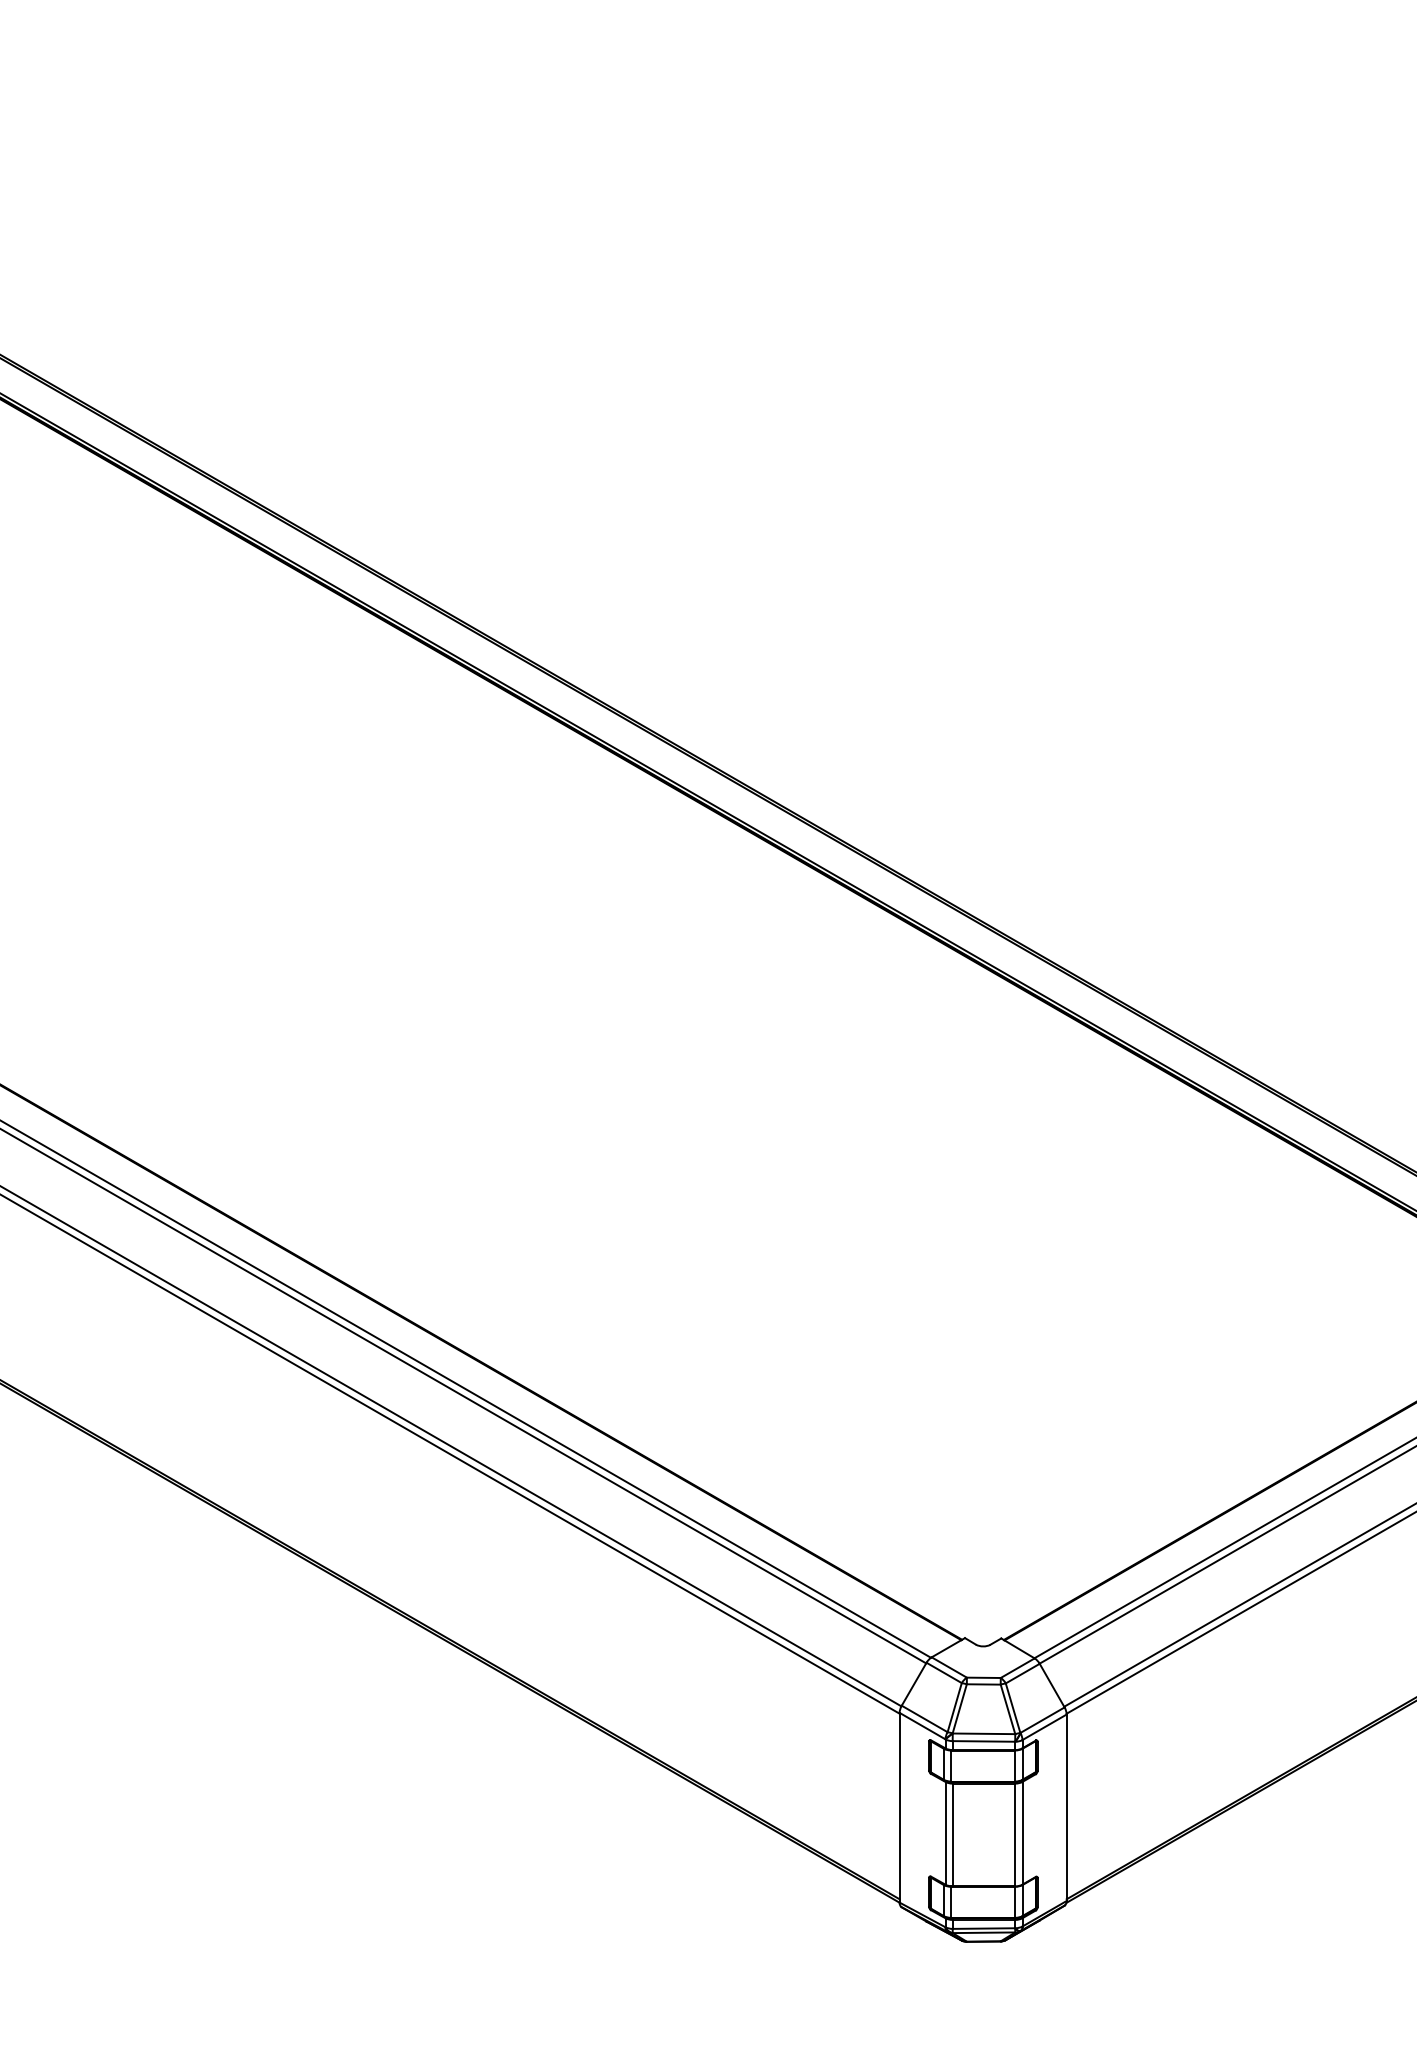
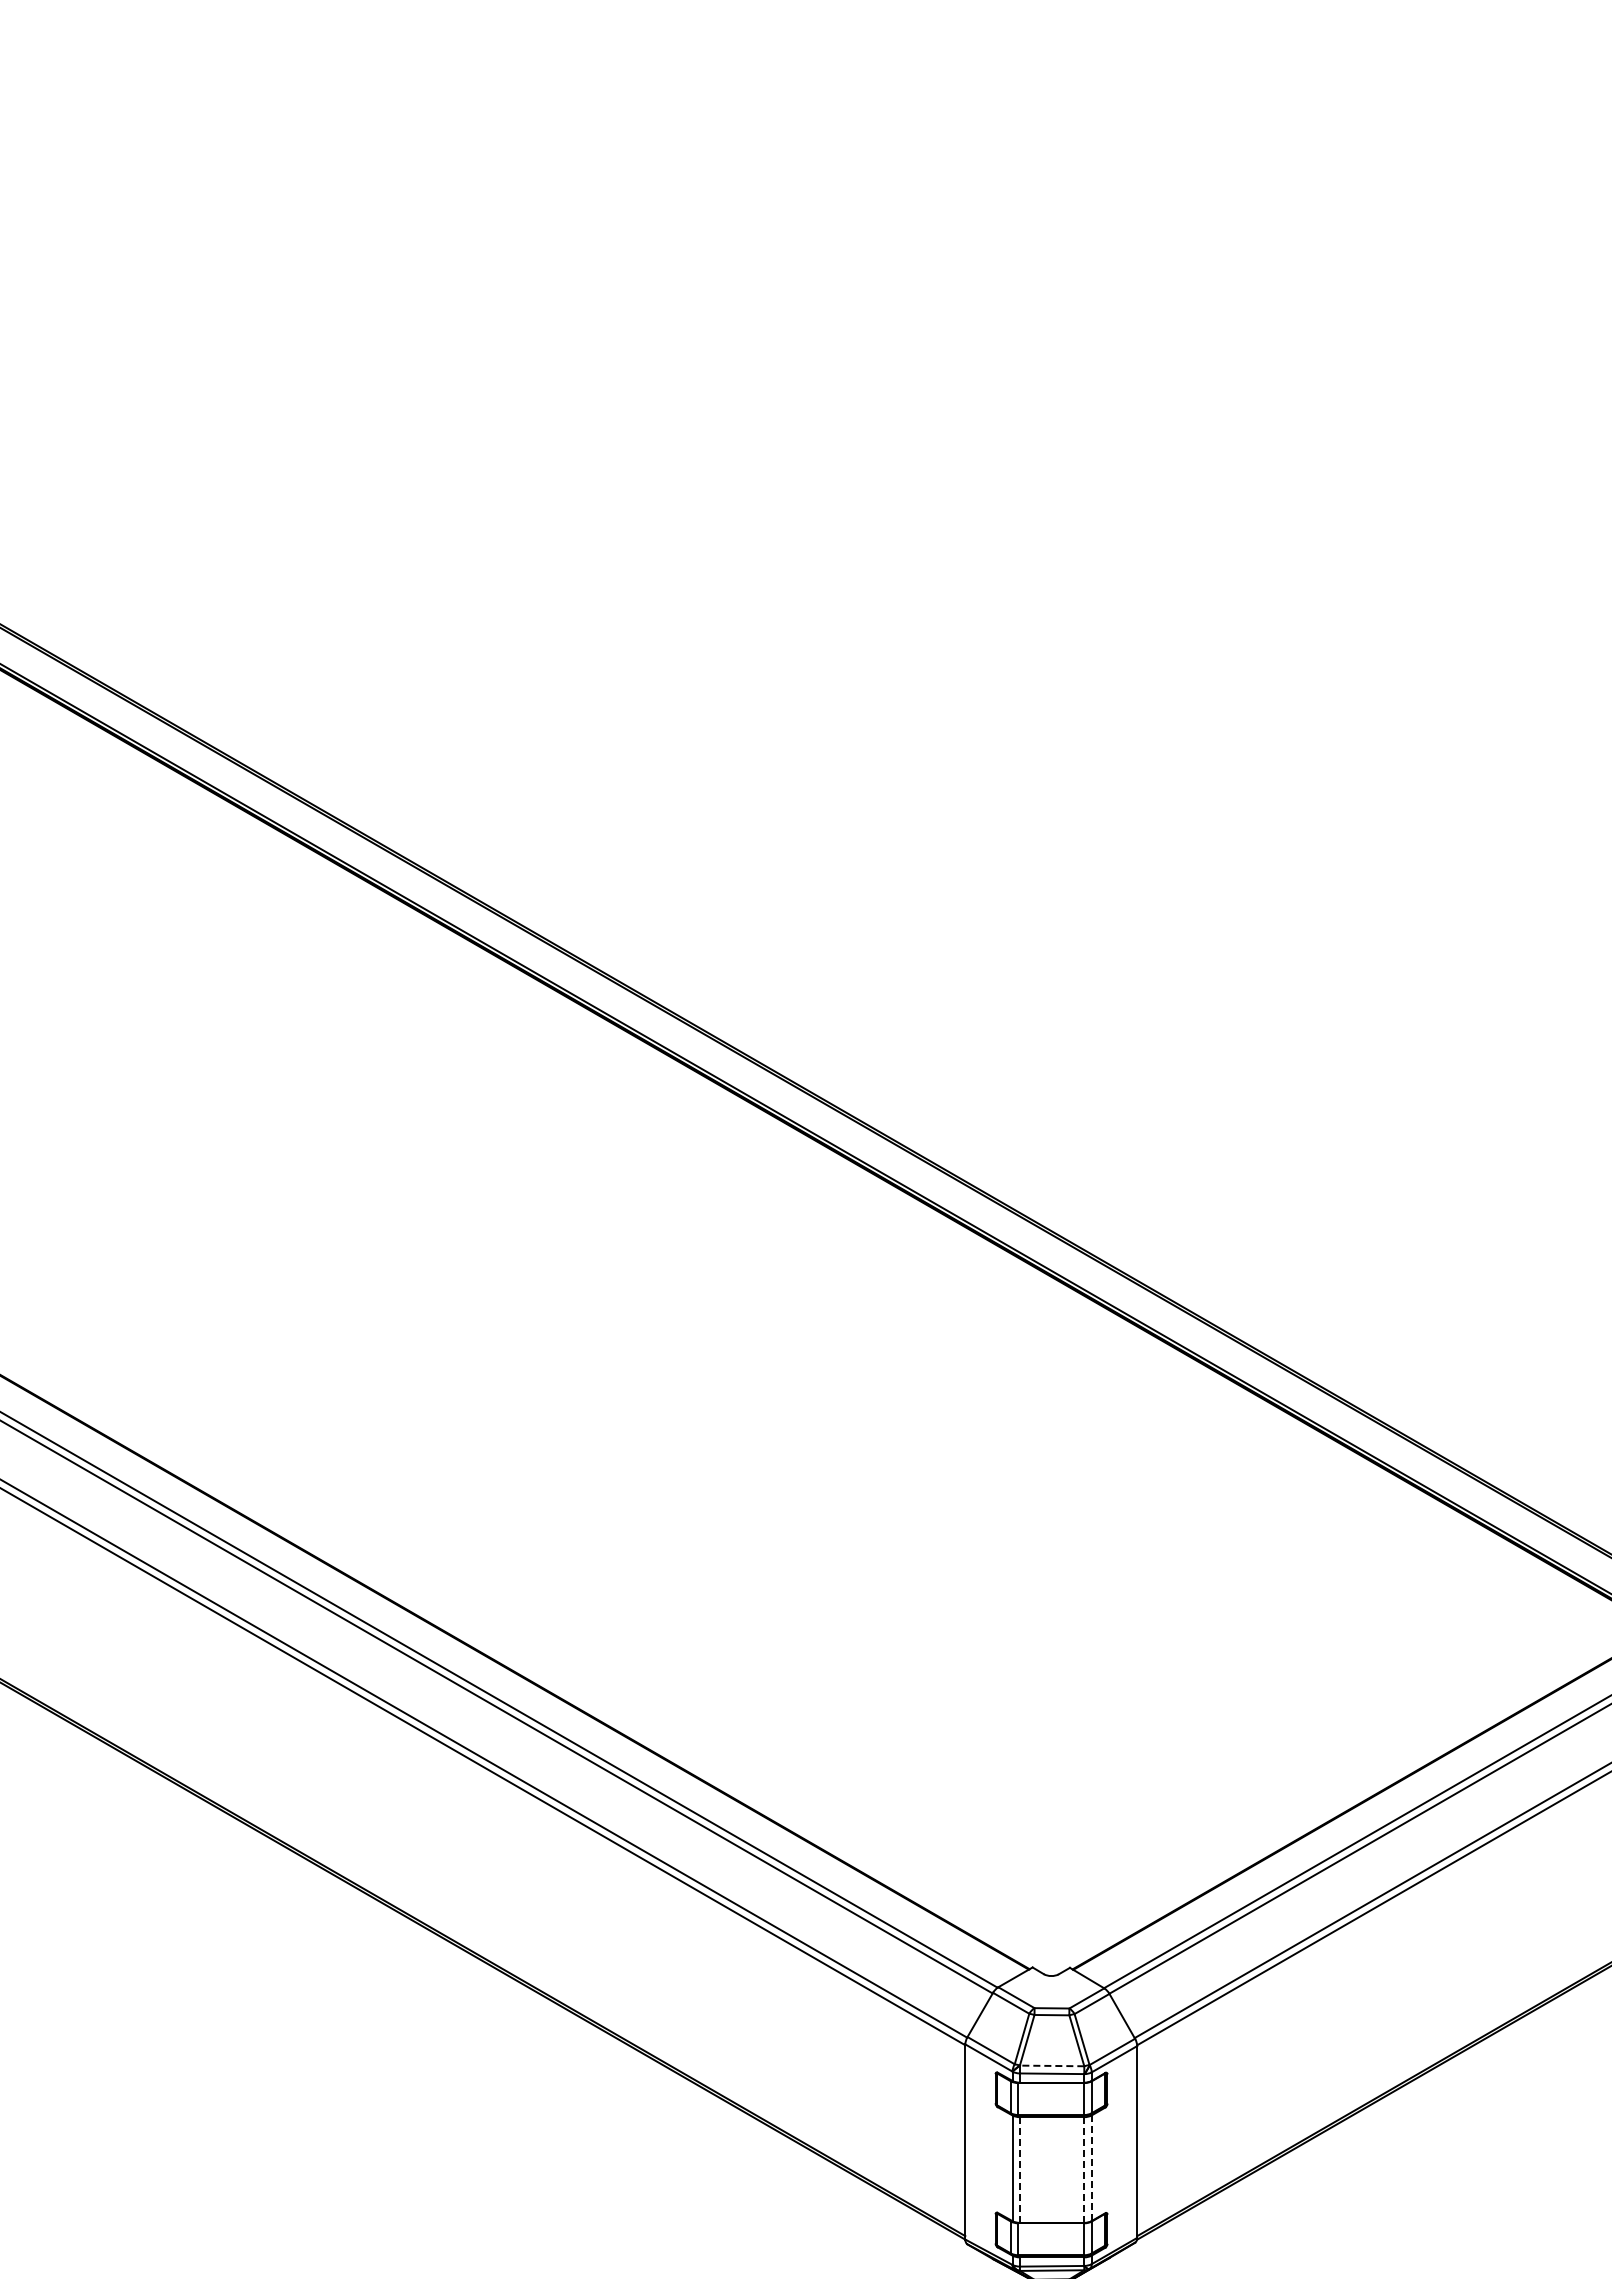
line: (983, 1733) -> (1051, 2065), solid -> dashed
line: (1022, 1833) -> (1091, 2168), solid -> dashed
line: (952, 1835) -> (1019, 2170), solid -> dashed
line: (1015, 1835) -> (1084, 2170), solid -> dashed

